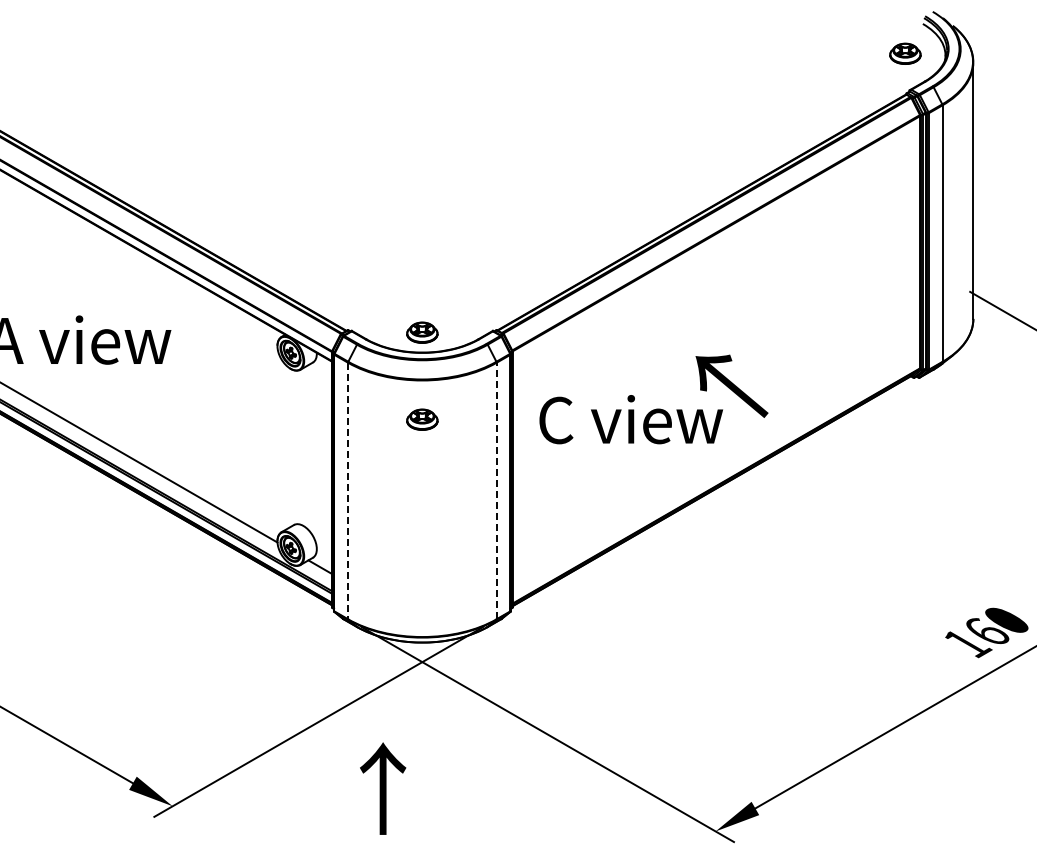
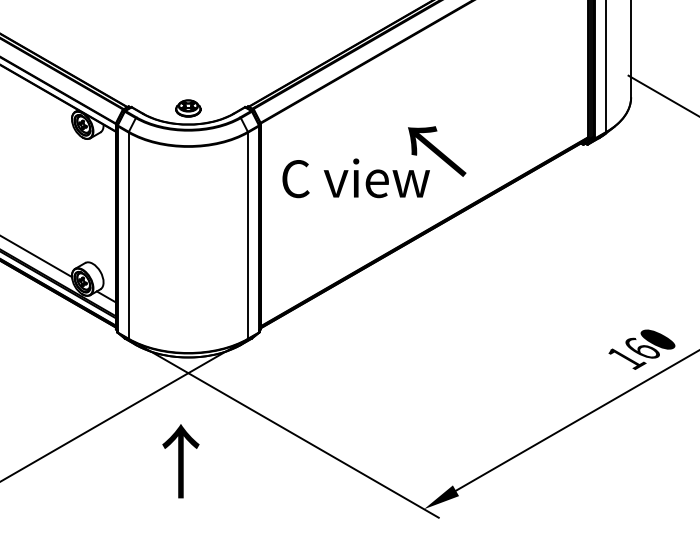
part: (422, 419) -> (188, 178), removed
line: (496, 490) -> (247, 235), dashed -> solid
line: (348, 491) -> (129, 236), dashed -> solid
text: (383, 788) -> (181, 461), moved

